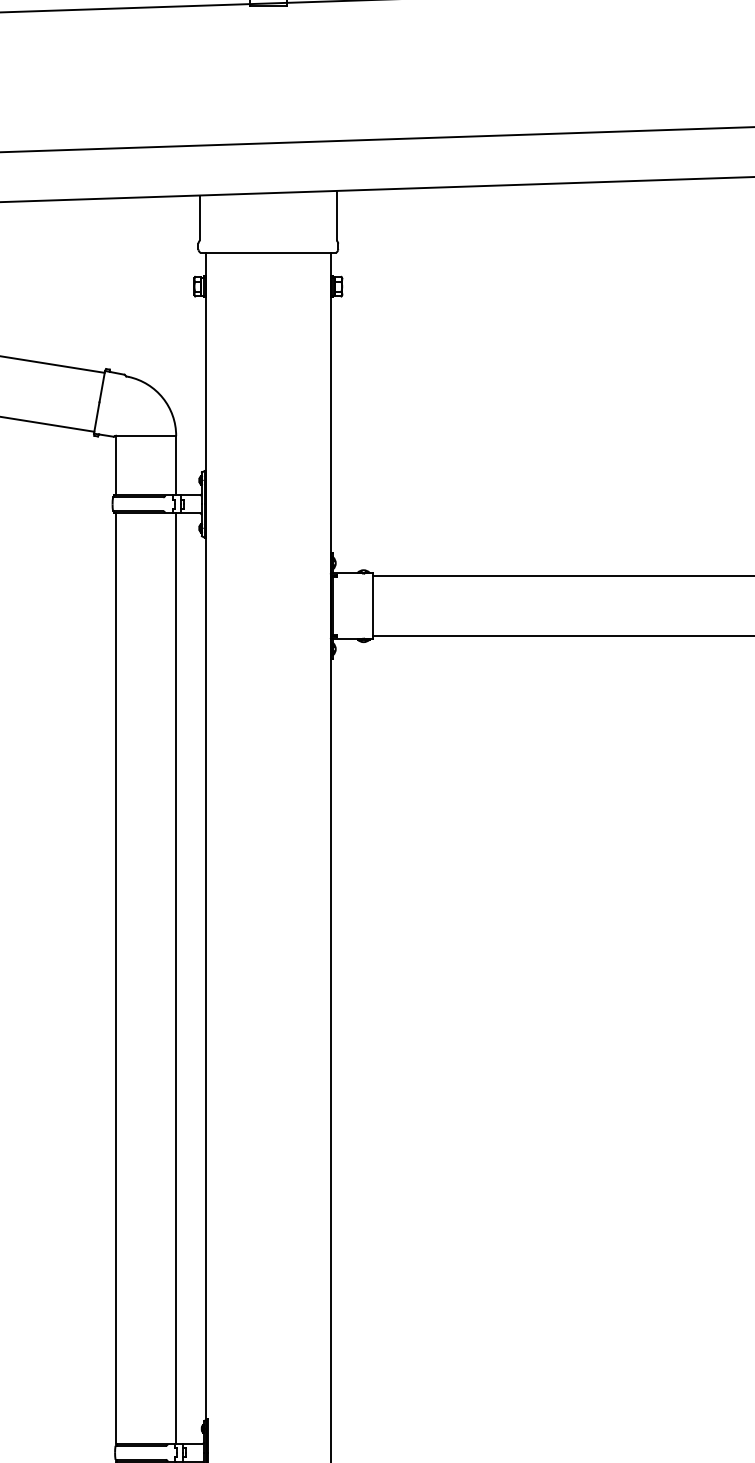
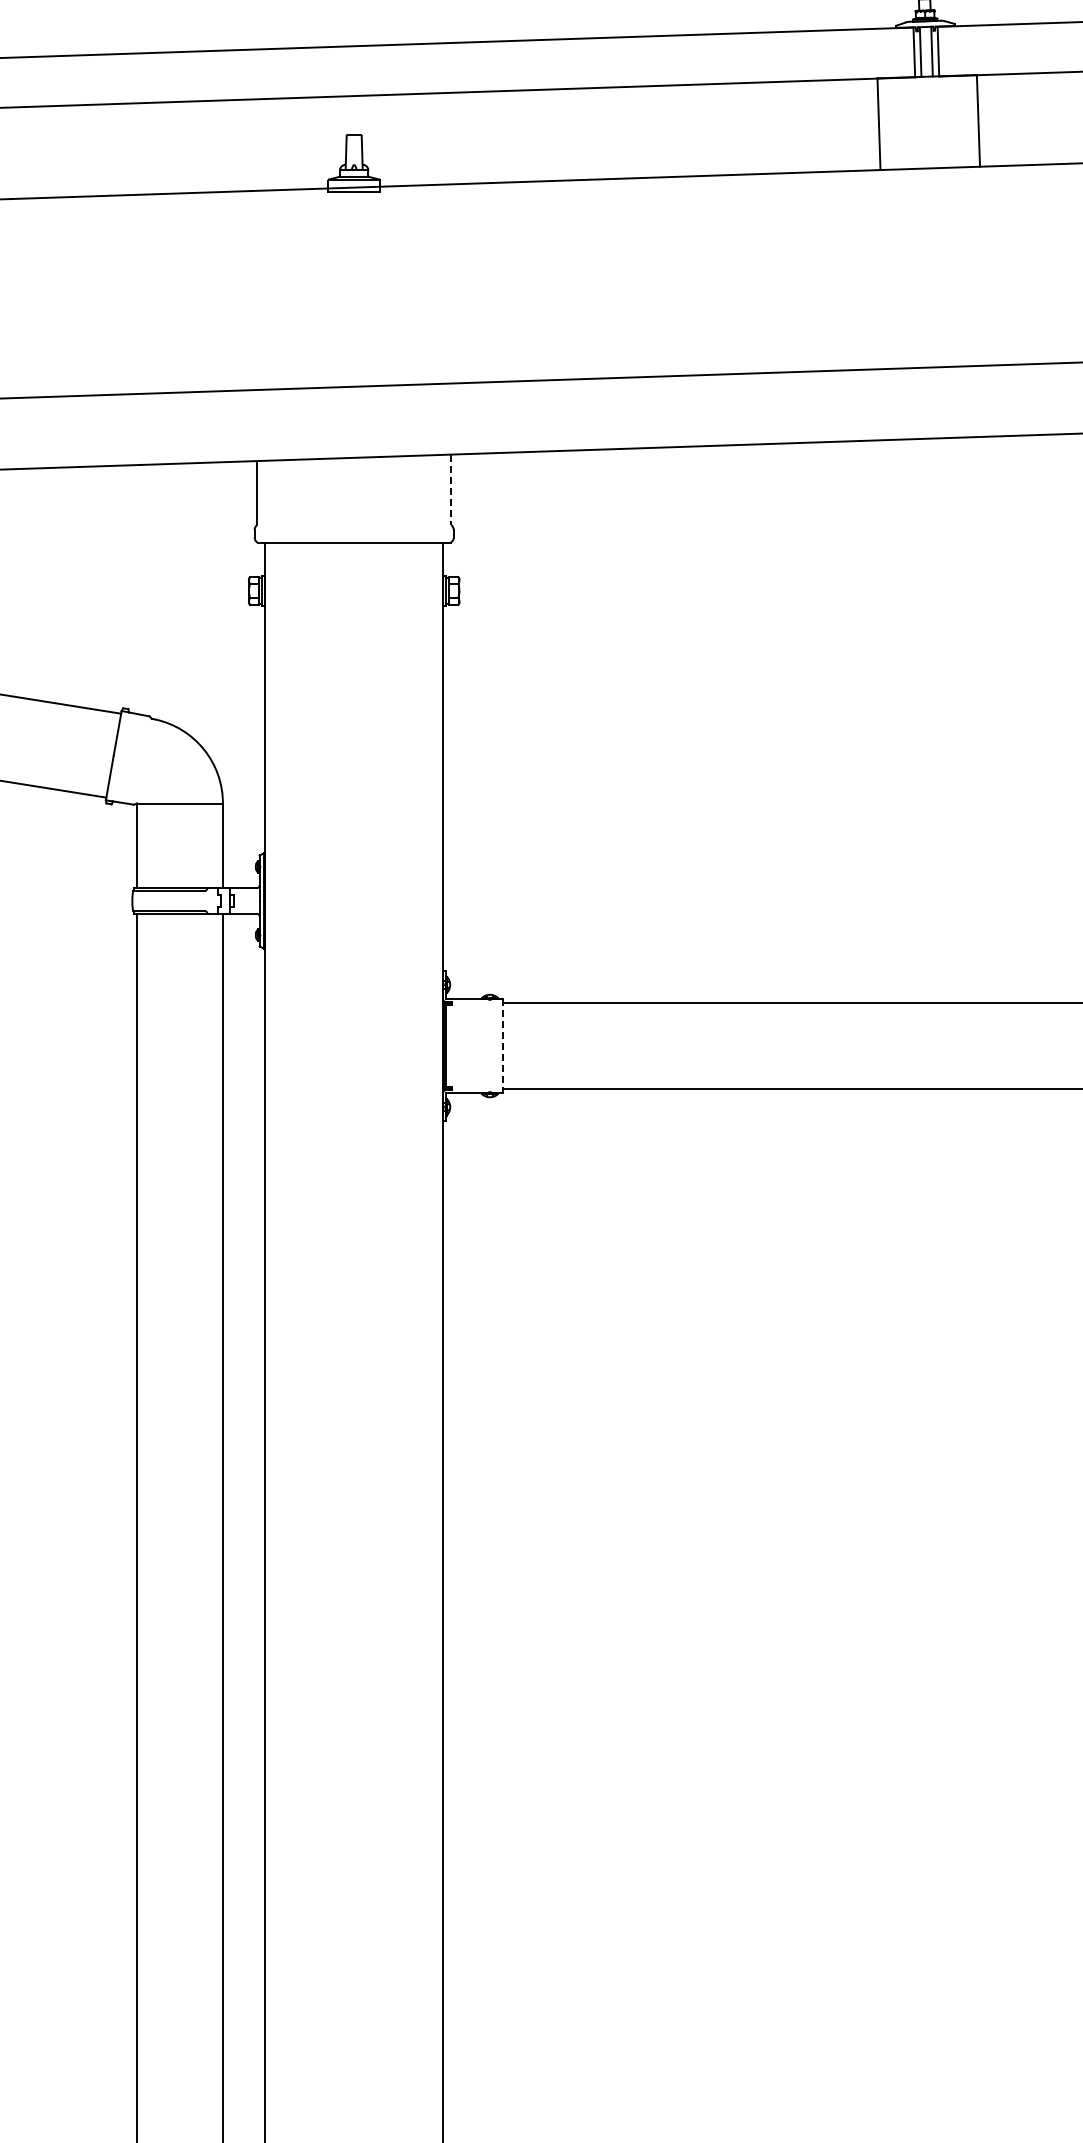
line: (336, 216) -> (451, 490), solid -> dashed
line: (372, 606) -> (502, 1046), solid -> dashed

